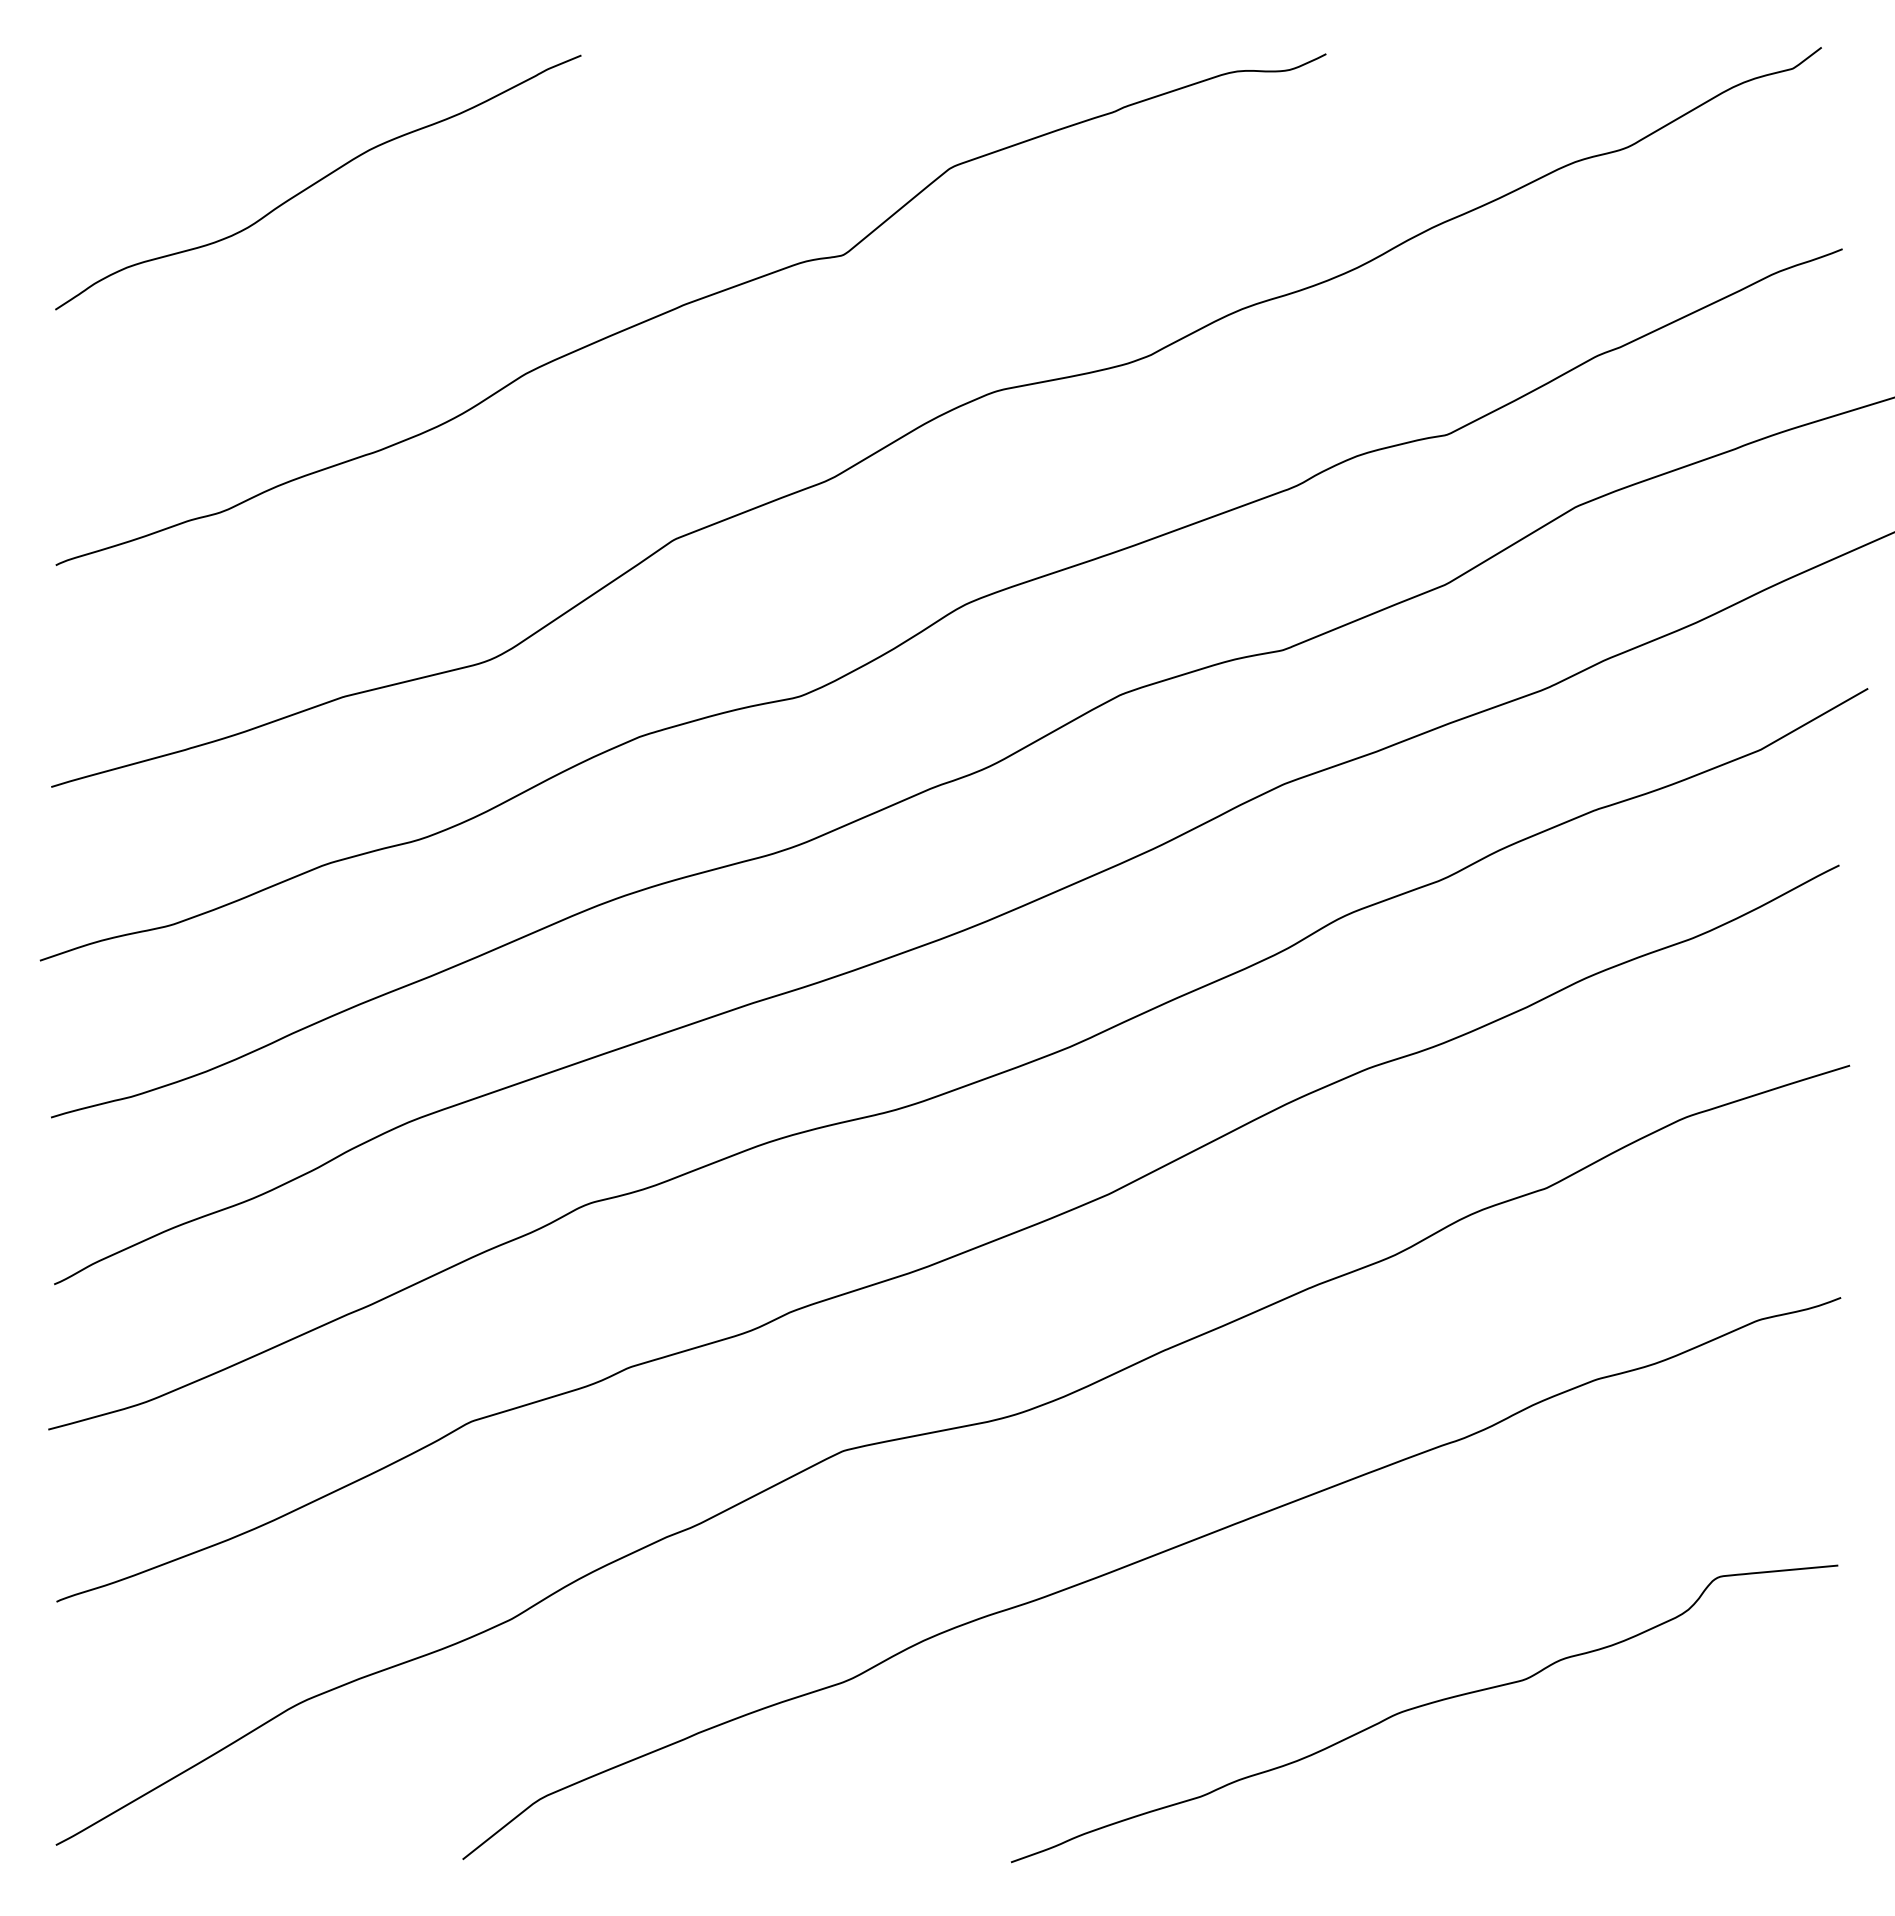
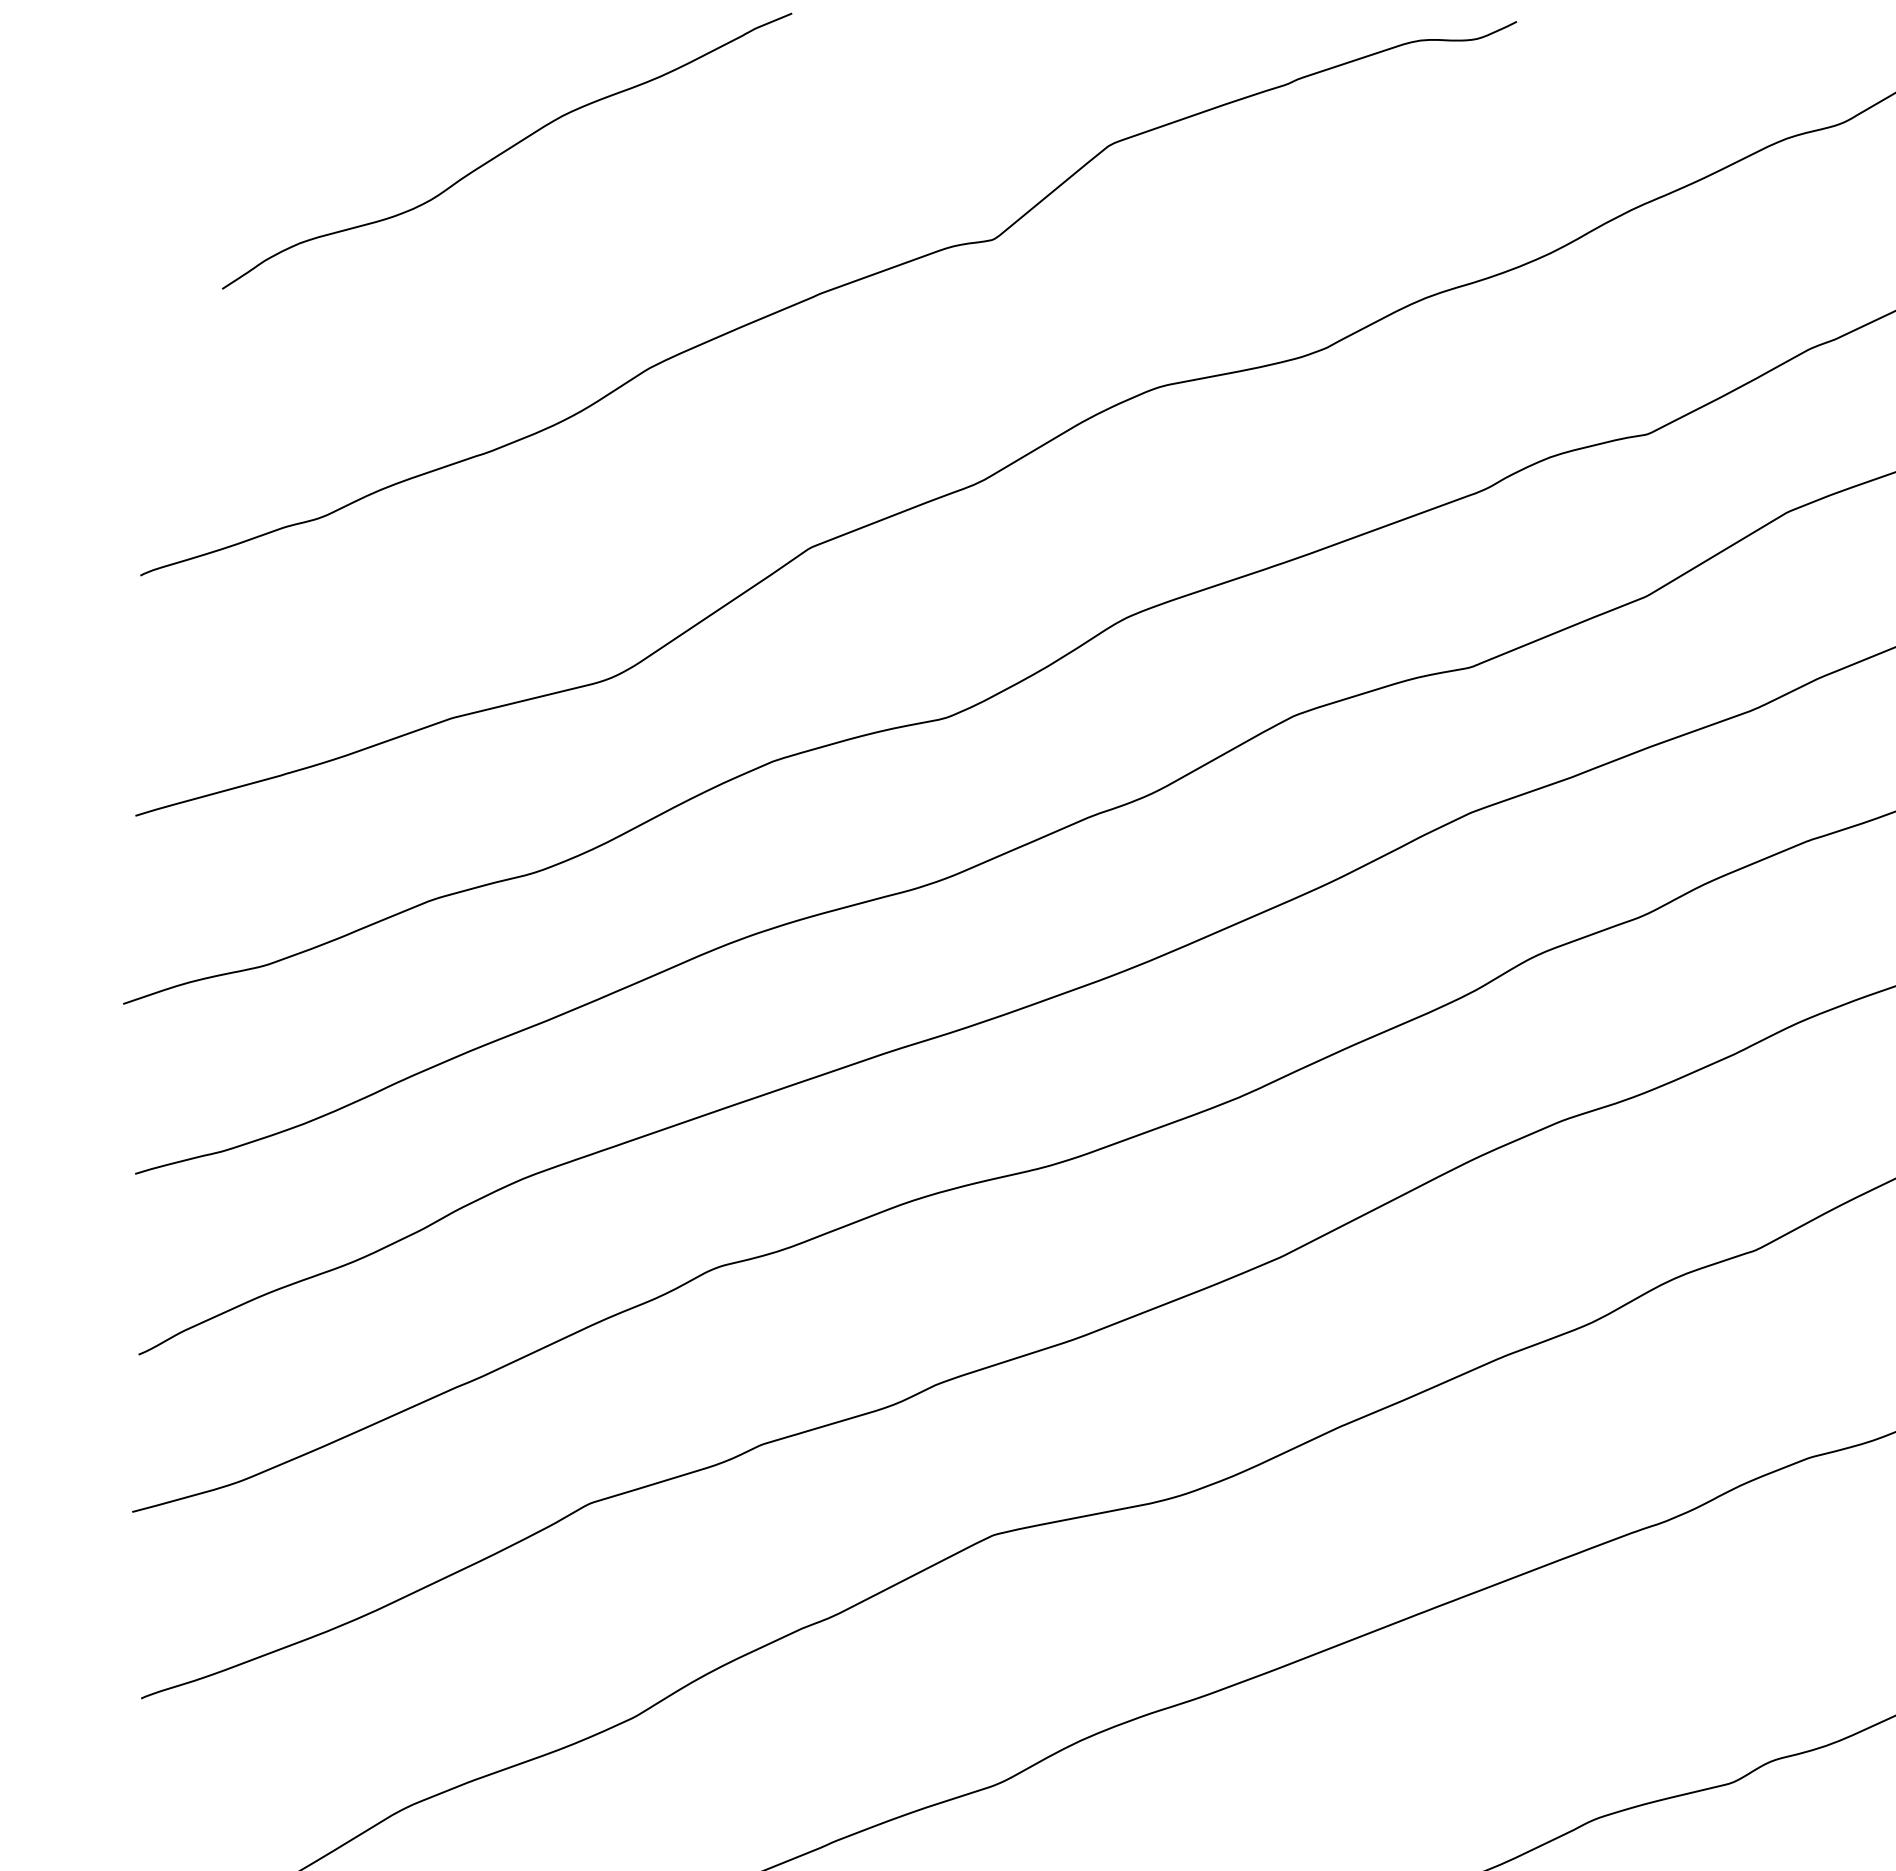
curve: (318, 182) -> (507, 151), moved

